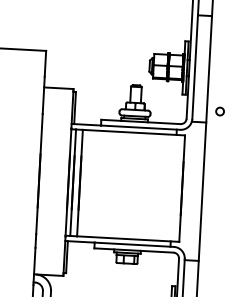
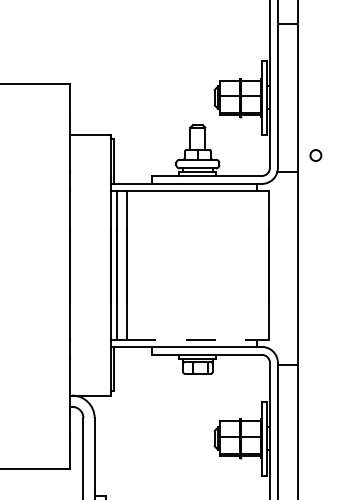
line: (128, 239) -> (198, 339), solid -> dashed

